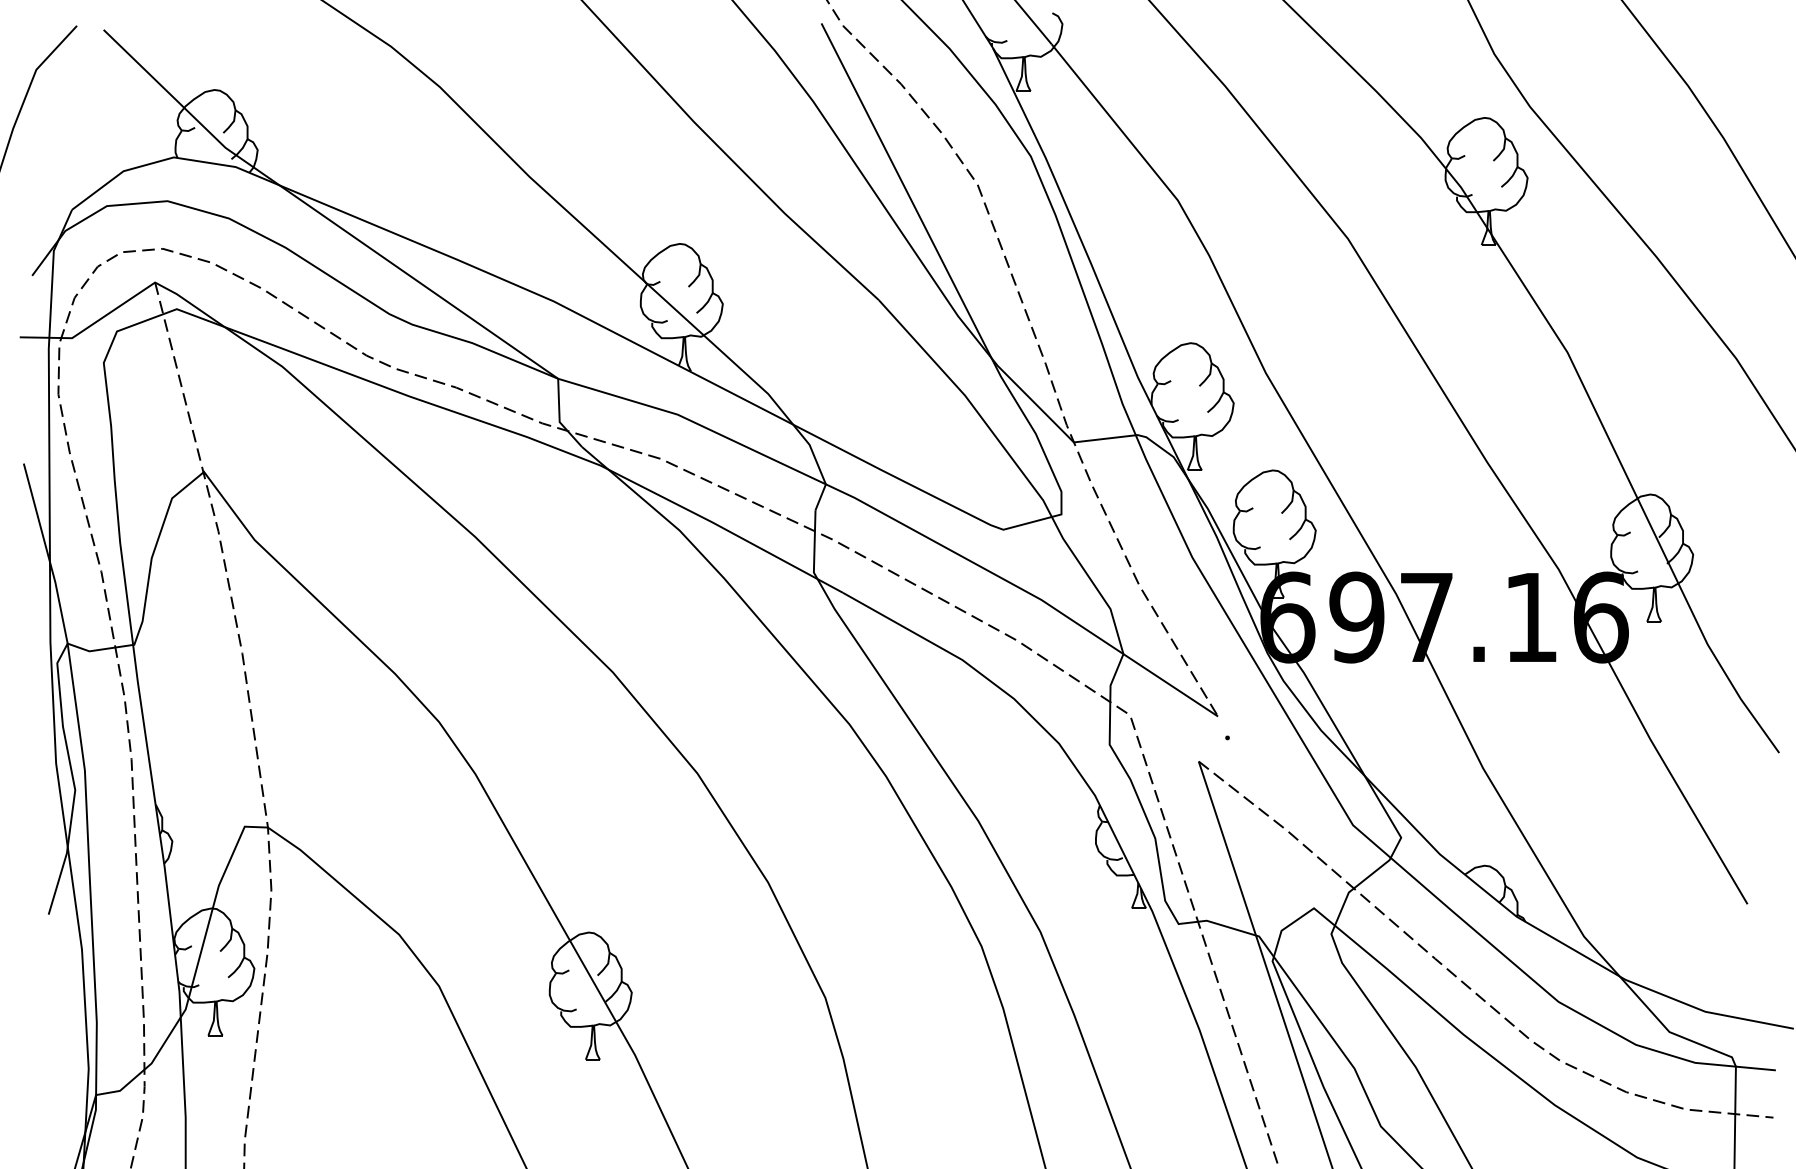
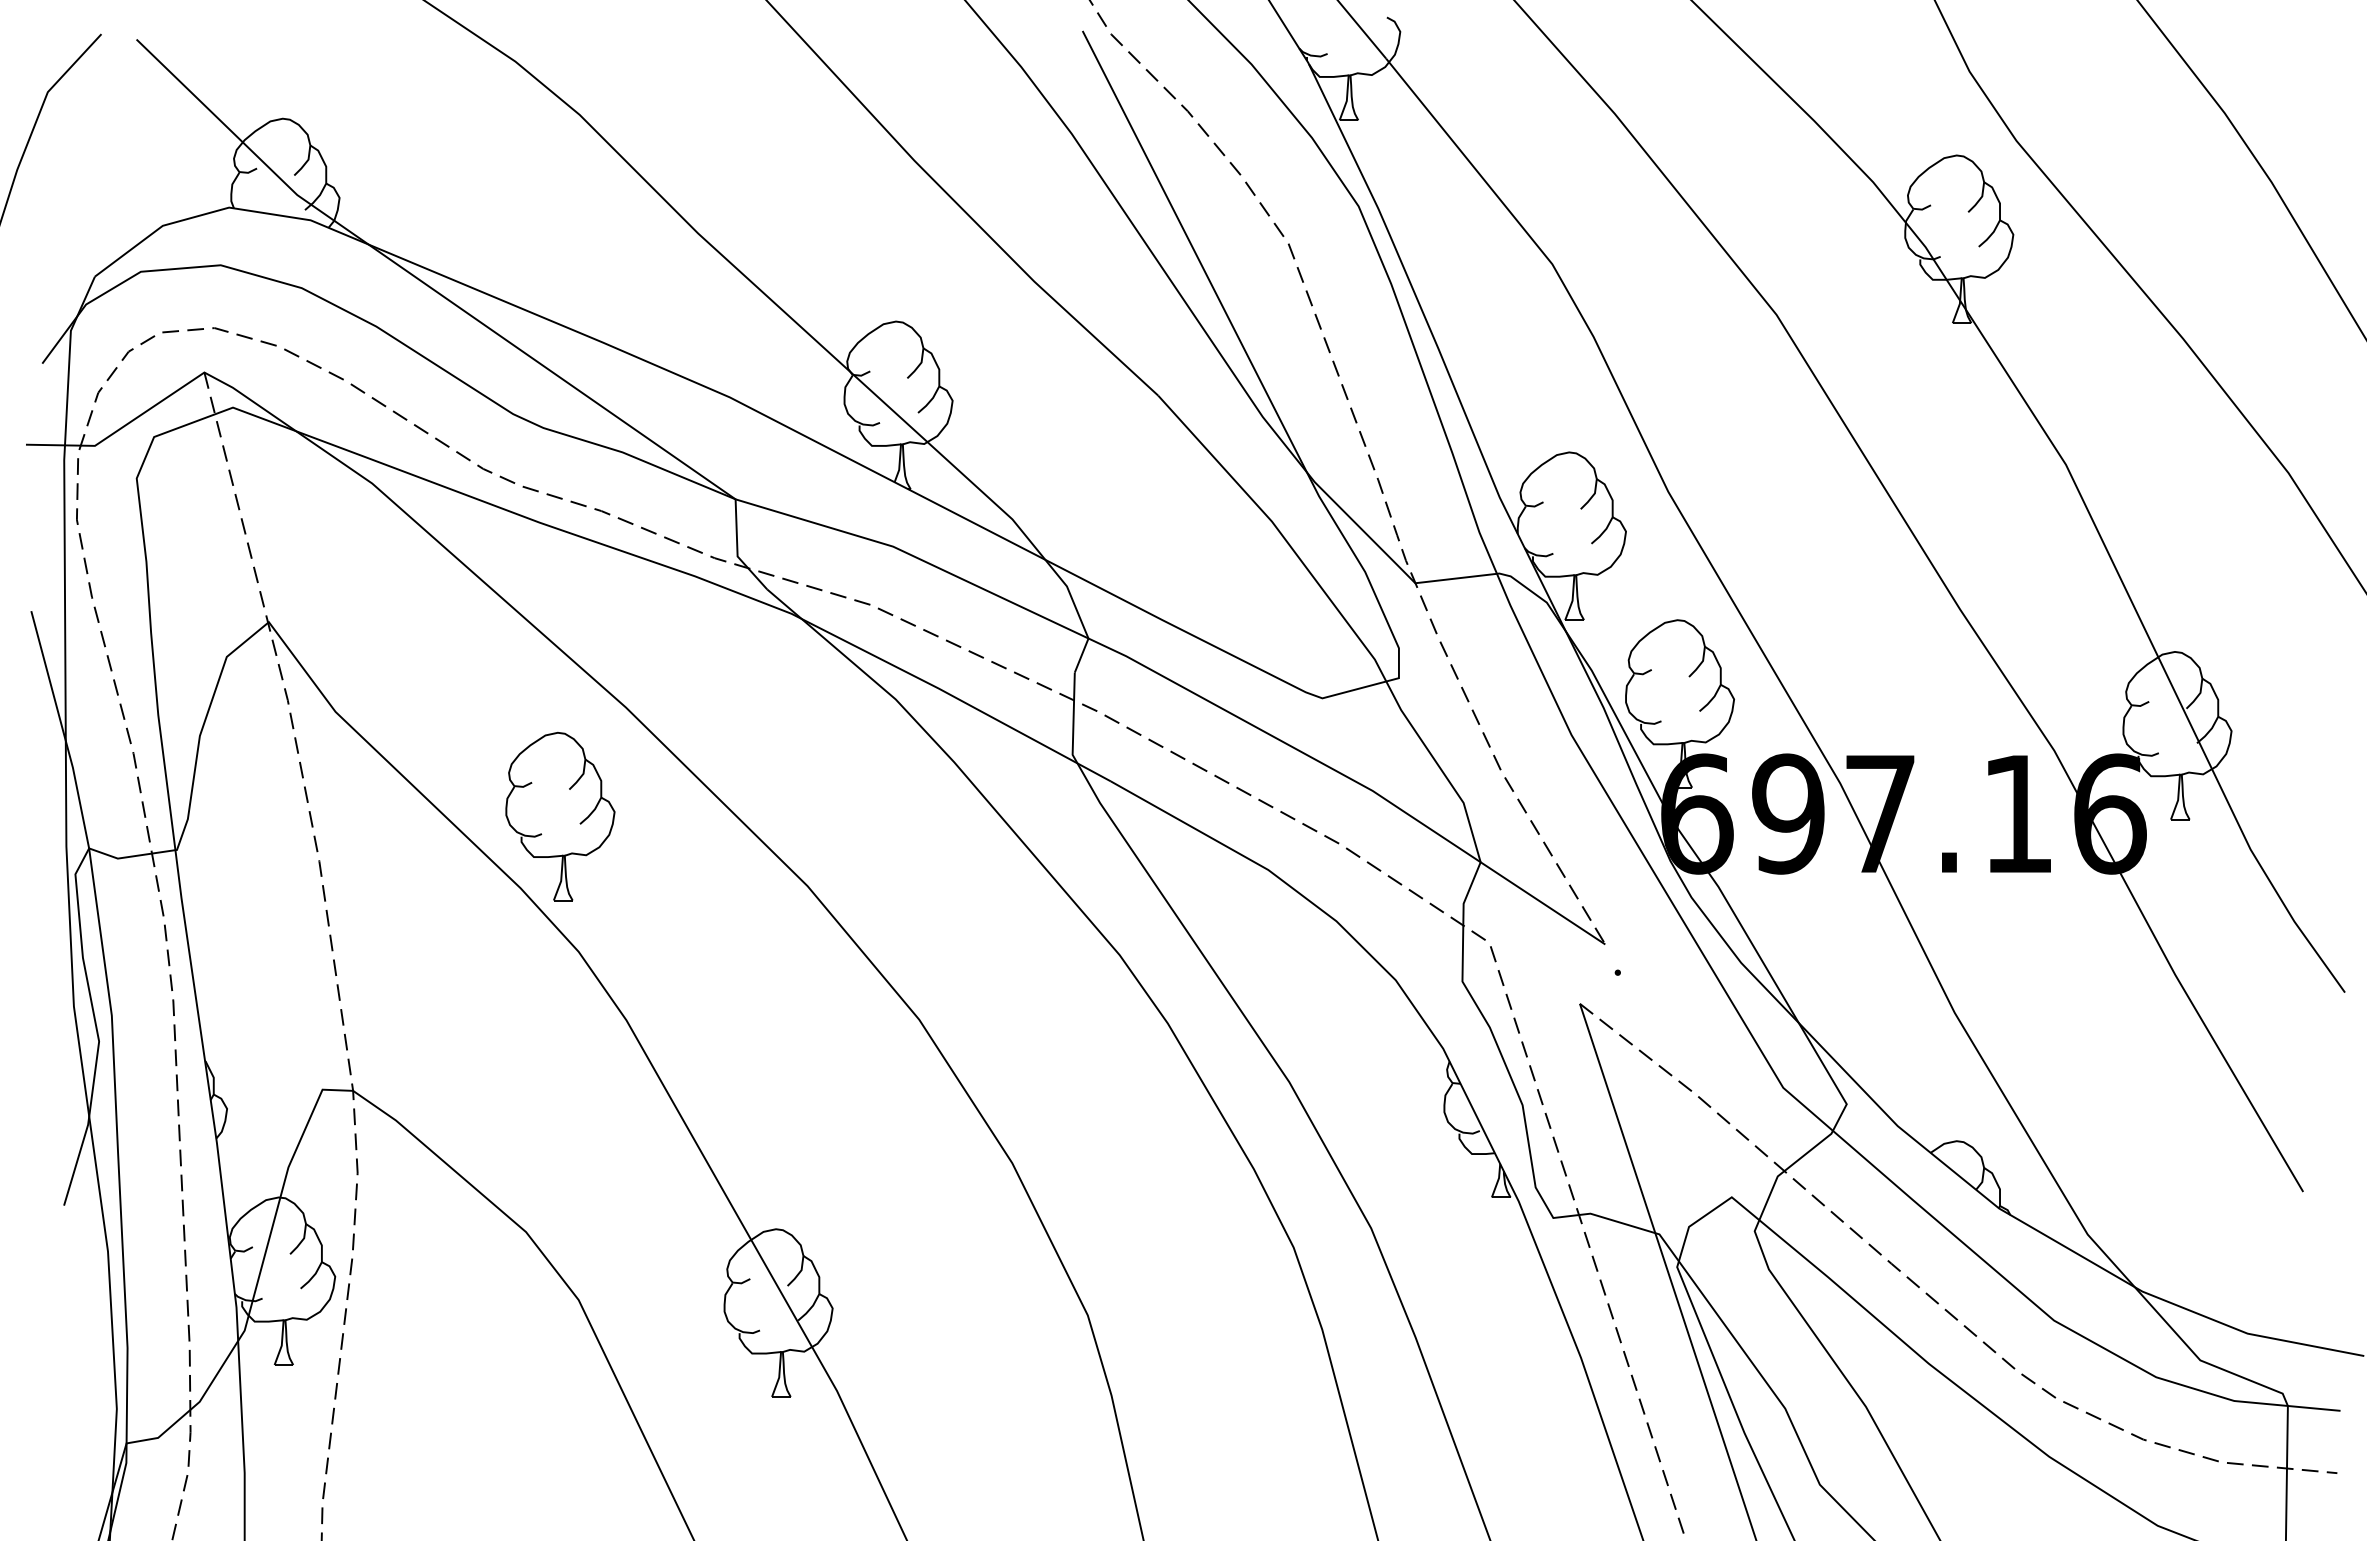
part: (425, 619) -> (560, 816), added

